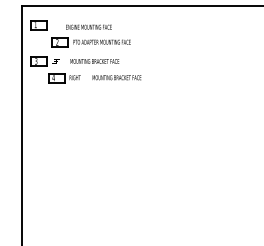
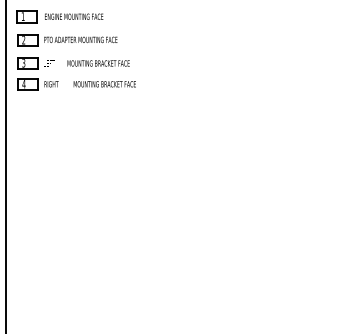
text: (89, 27) -> (74, 16), moved
part: (91, 42) -> (67, 40), moved
part: (94, 77) -> (76, 84), moved

